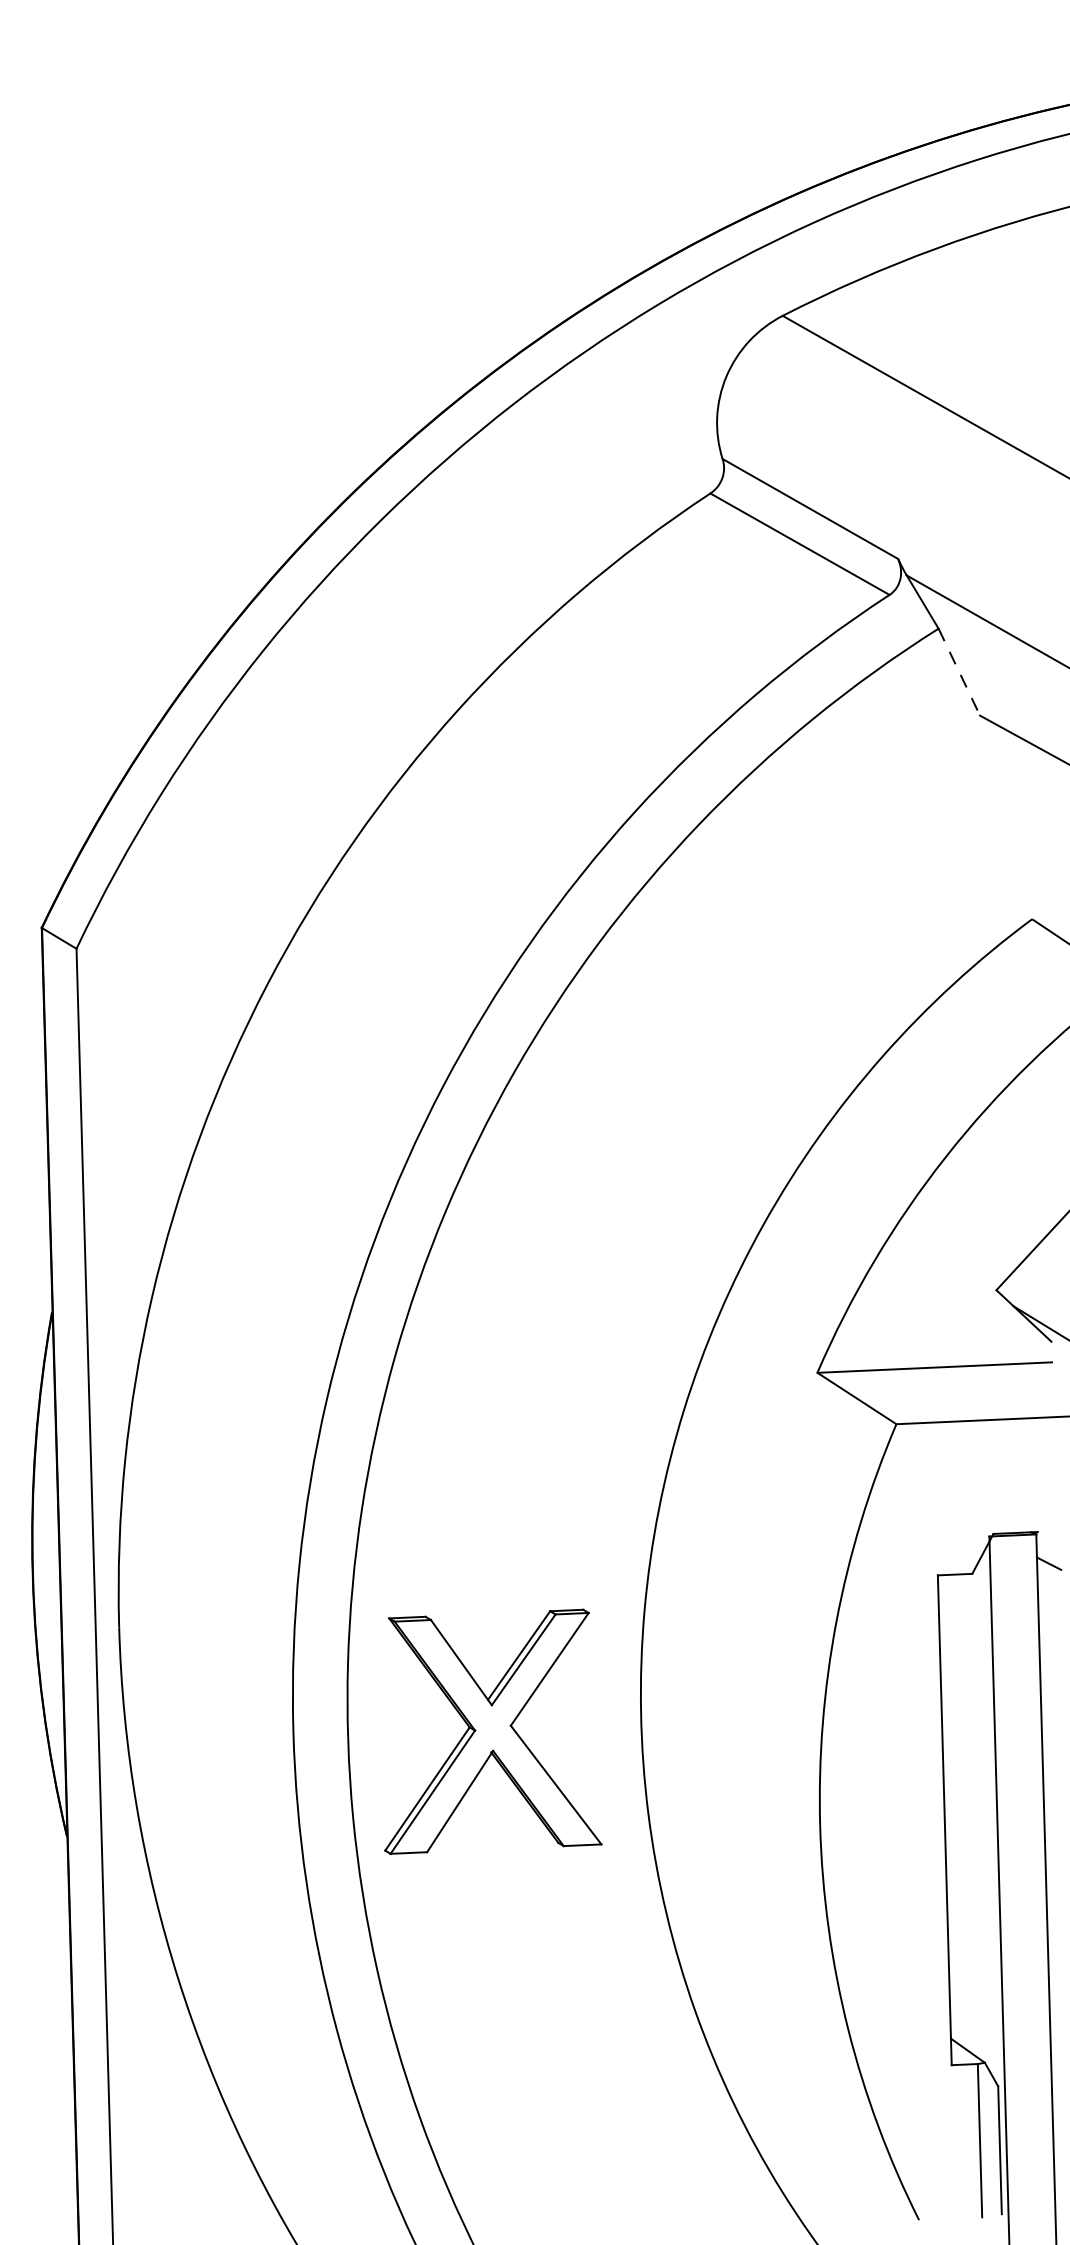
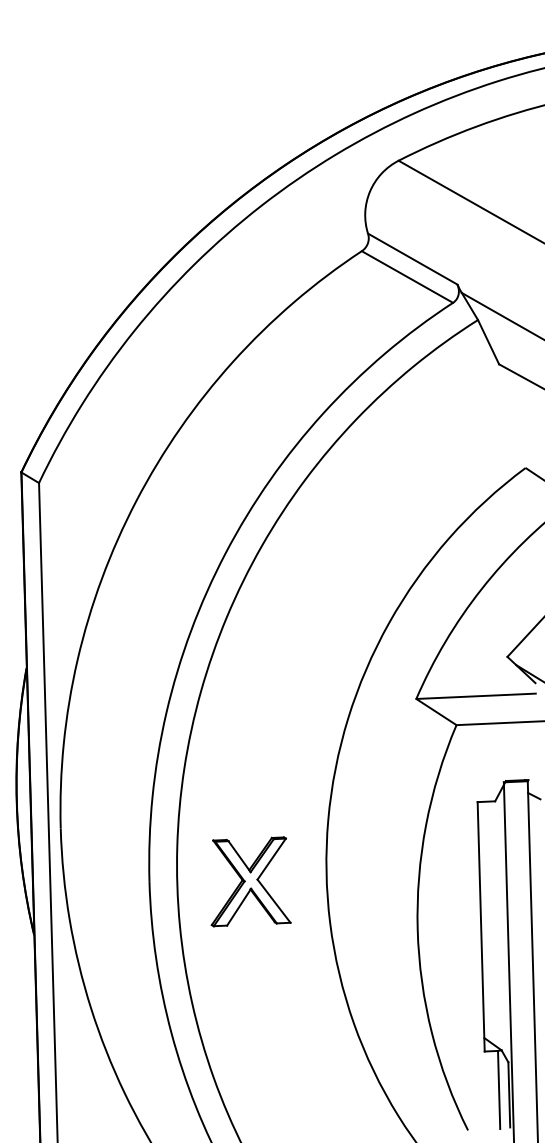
line: (959, 672) -> (488, 342), dashed -> solid
part: (491, 1731) -> (250, 881), size x0.71

